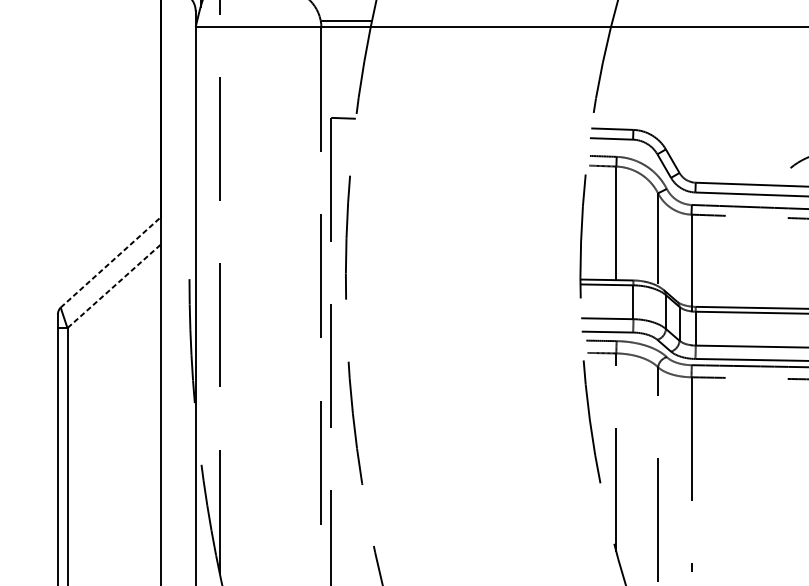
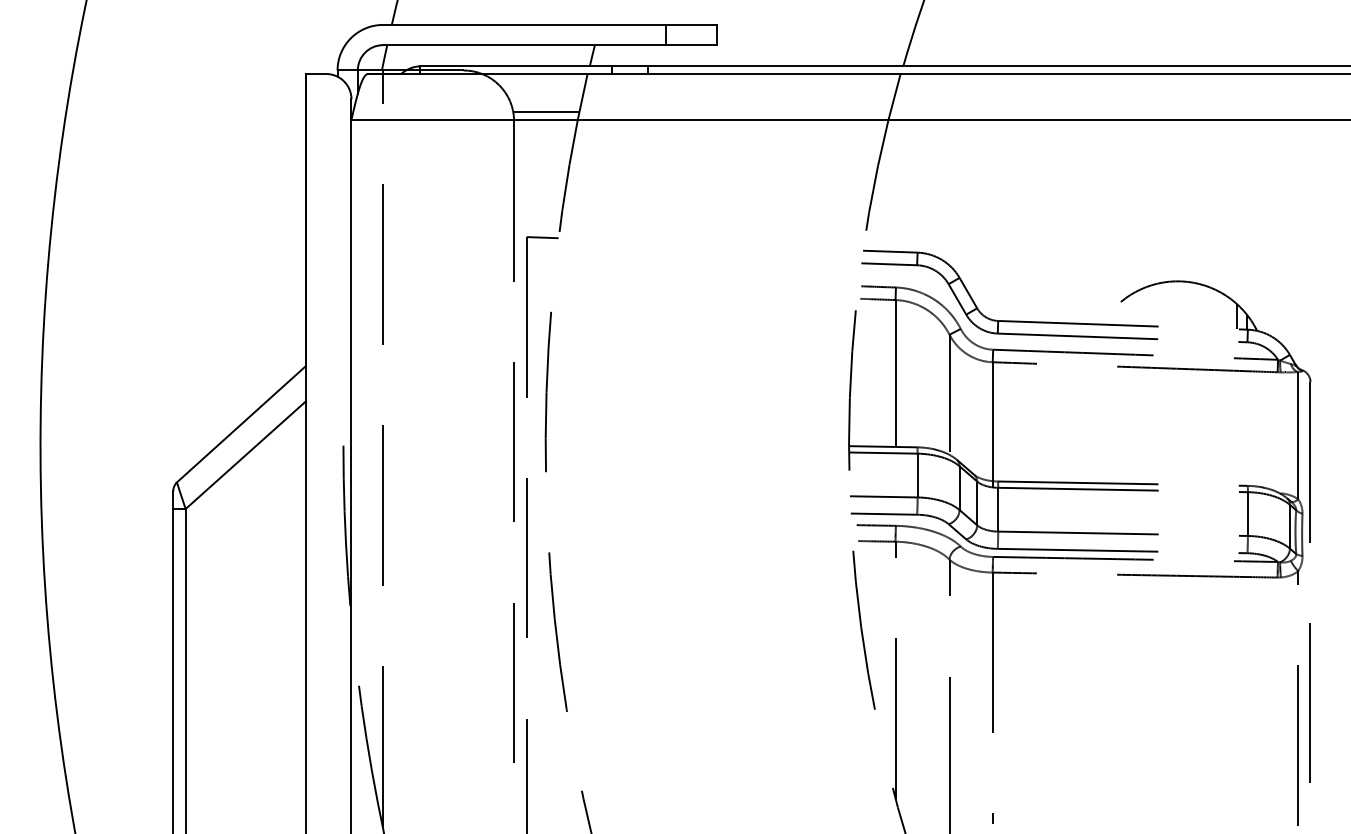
line: (110, 262) -> (241, 424), dashed -> solid
line: (113, 286) -> (245, 455), dashed -> solid

